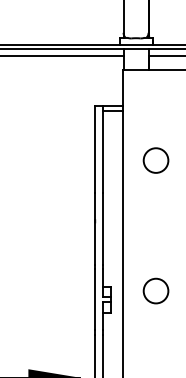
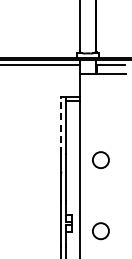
line: (95, 148) -> (61, 125), solid -> dashed
circle: (155, 159) -> (100, 159), moved
circle: (155, 291) -> (100, 231), moved

